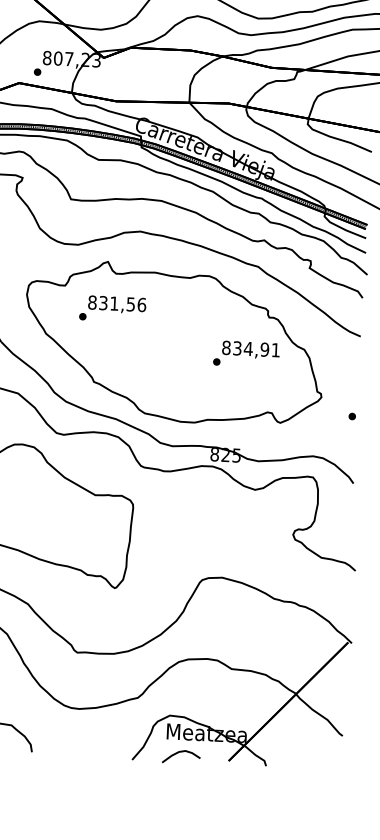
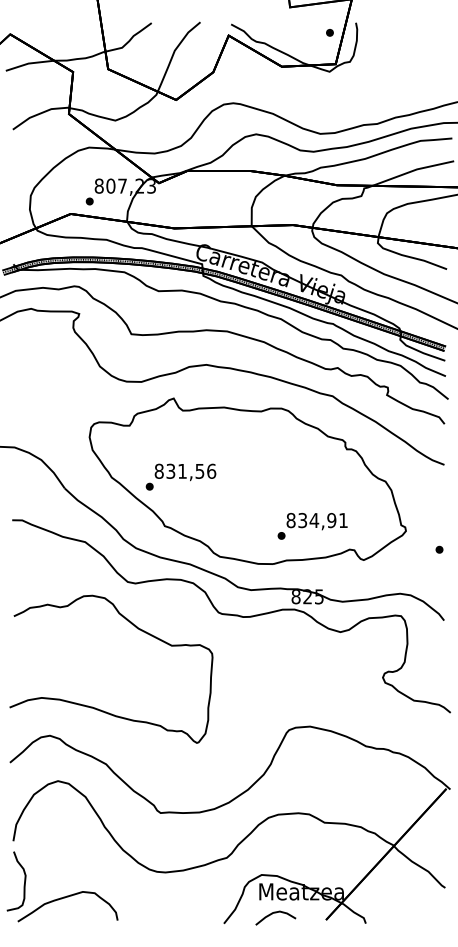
text: (112, 308) -> (180, 476), moved
text: (246, 354) -> (312, 526), moved

